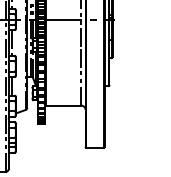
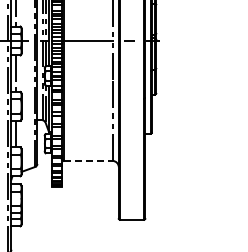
line: (63, 105) -> (88, 160), solid -> dashed

